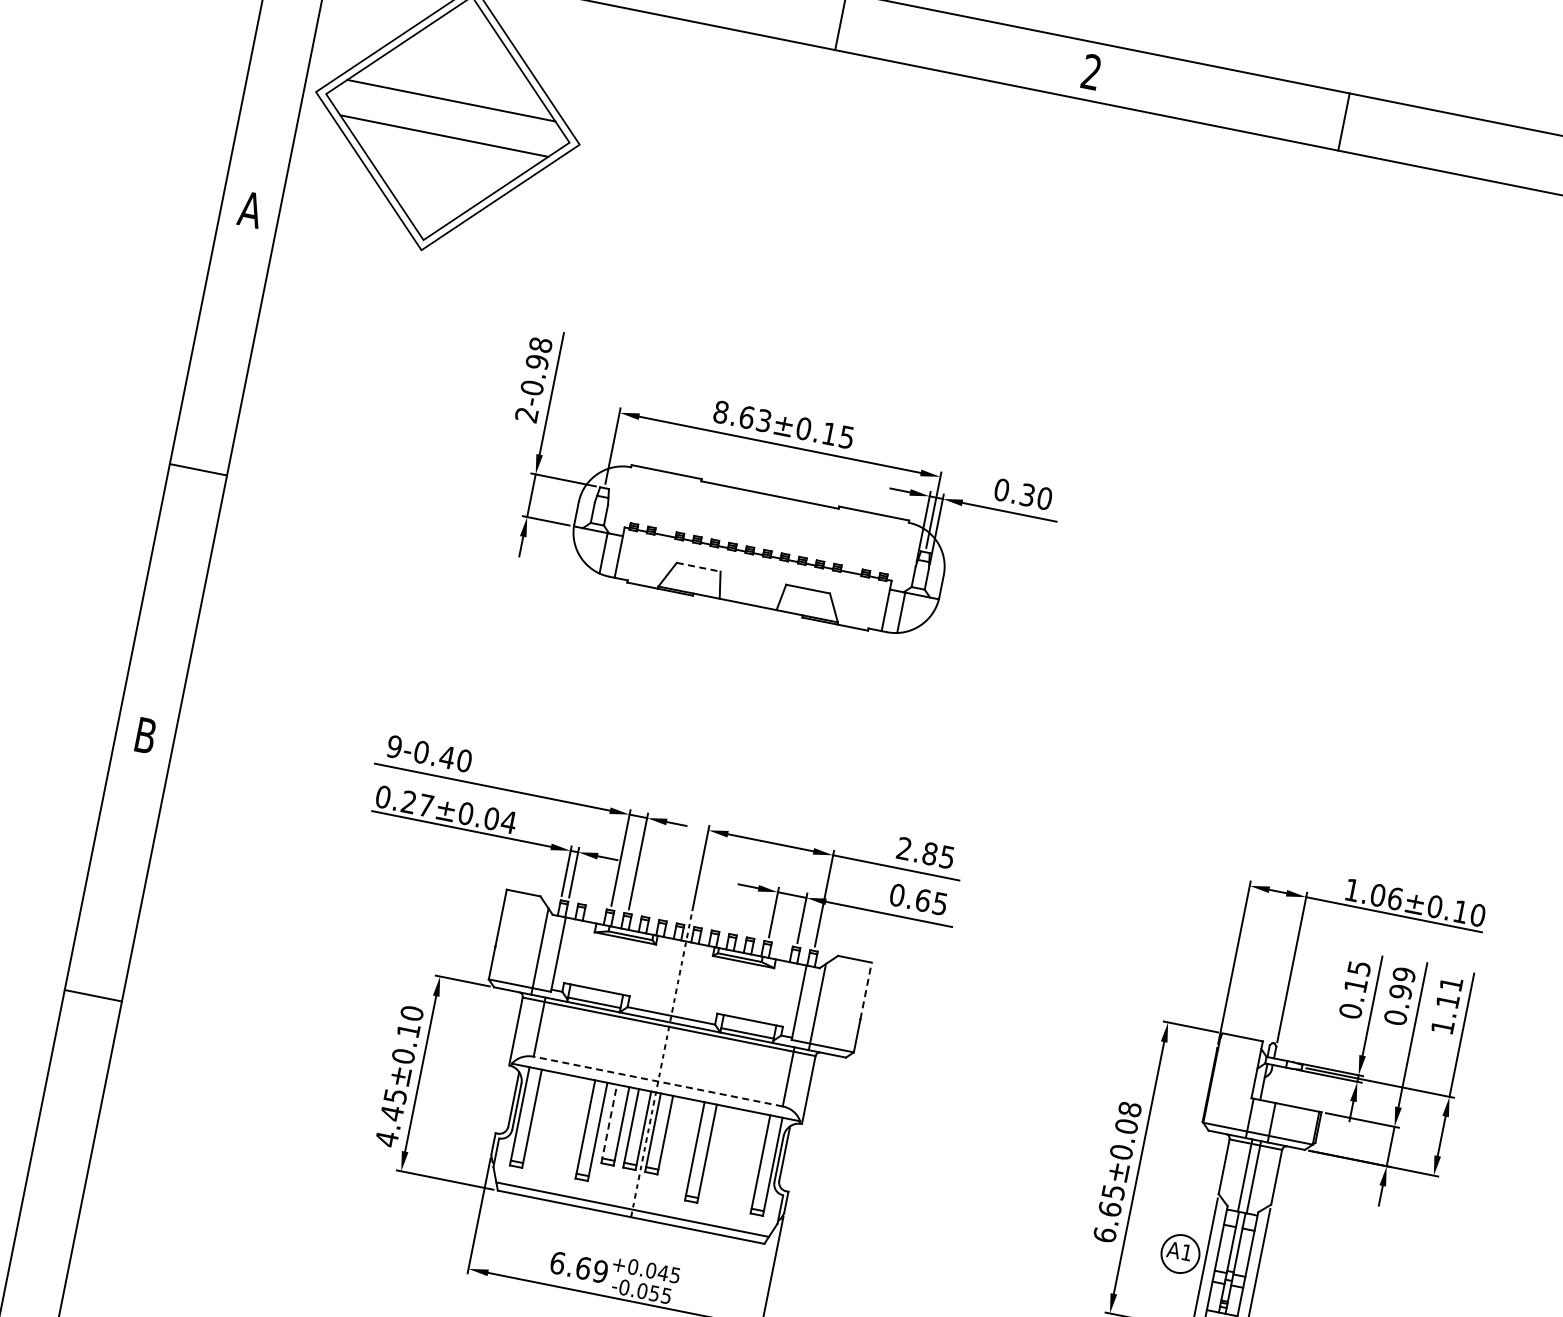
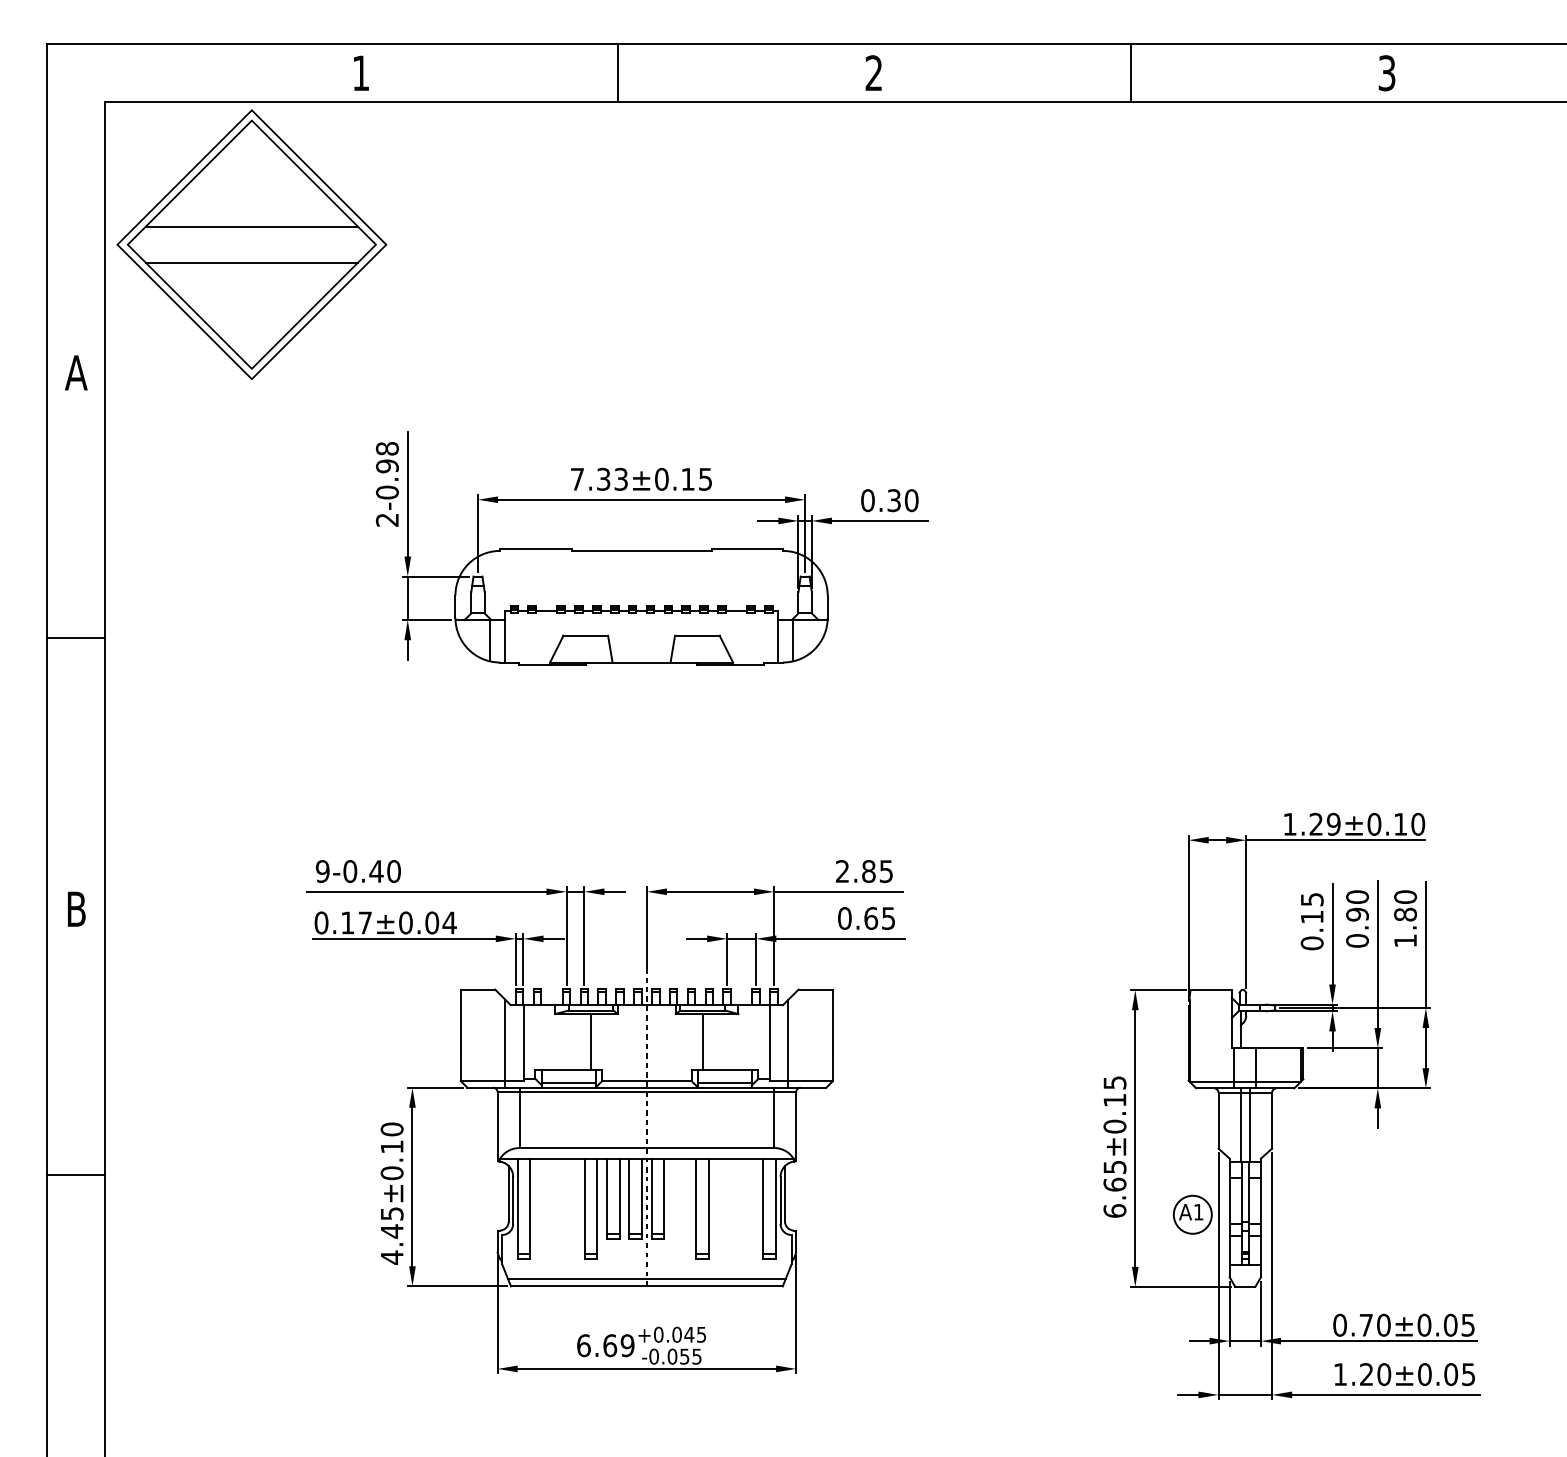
text: (734, 413) -> (590, 478), 8.63±0.15 -> 7.33±0.15
line: (699, 567) -> (586, 635), dashed -> solid
text: (408, 801) -> (347, 922), 0.27±0.04 -> 0.17±0.04
text: (1386, 896) -> (1324, 823), 1.06±0.10 -> 1.29±0.10
line: (624, 966) -> (591, 1041), added
text: (1404, 975) -> (1357, 897), 0.99 -> 0.90
line: (733, 988) -> (702, 1041), added
line: (865, 990) -> (832, 1018), dashed -> solid
text: (1449, 992) -> (1405, 905), 1.11 -> 1.80
line: (657, 1080) -> (646, 1147), dashed -> solid
text: (1127, 1117) -> (1114, 1091), 6.65±0.08 -> 6.65±0.15
line: (609, 1123) -> (607, 1198), dashed -> solid

